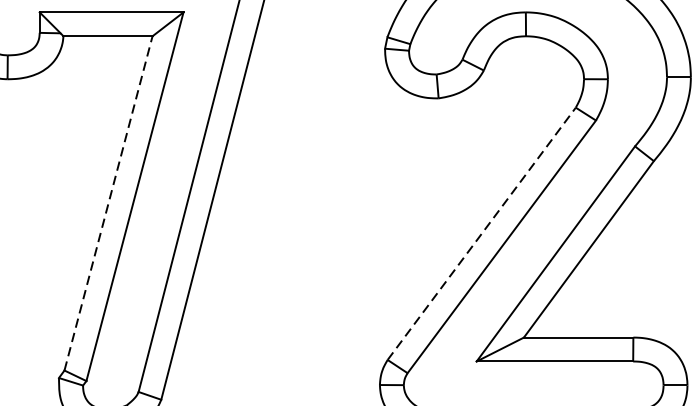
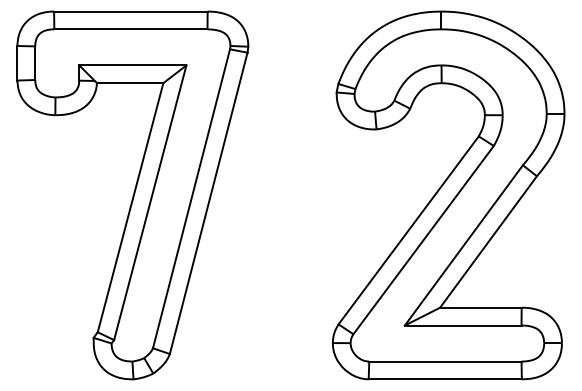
line: (108, 203) -> (130, 207), dashed -> solid
line: (481, 233) -> (408, 230), dashed -> solid

